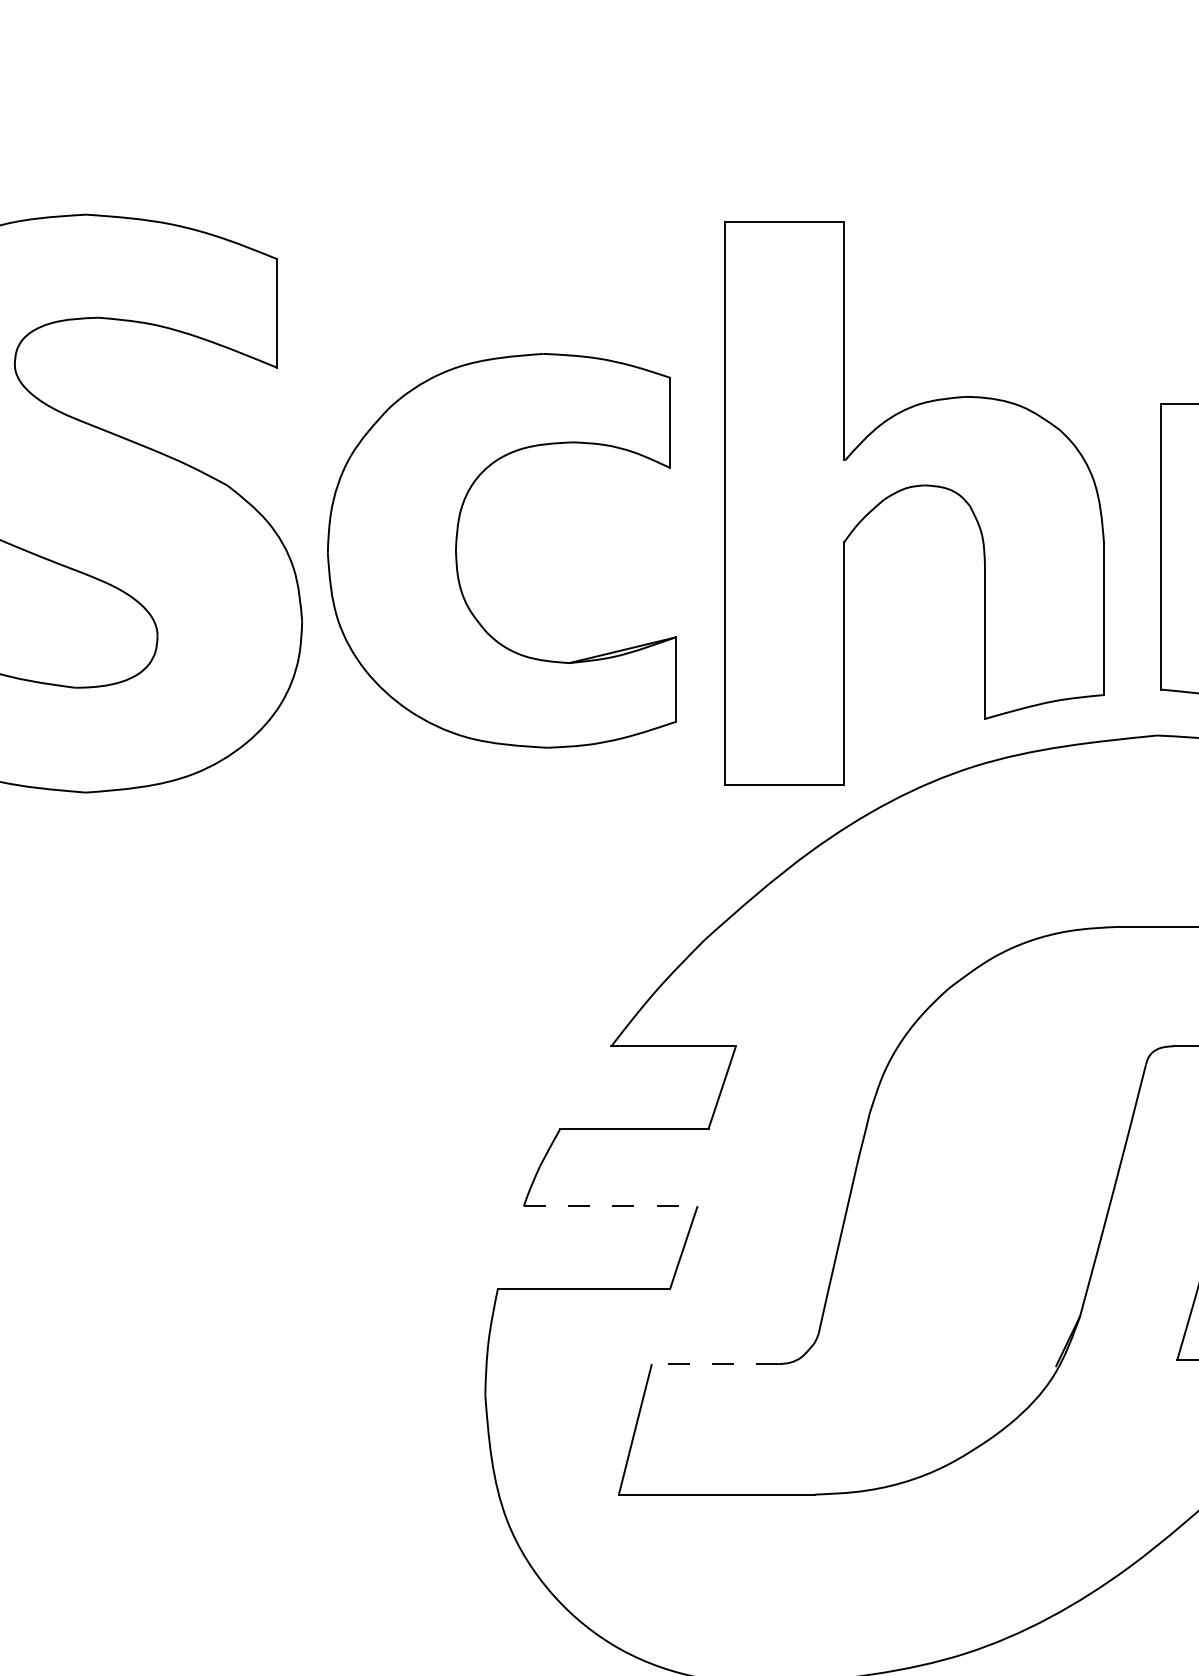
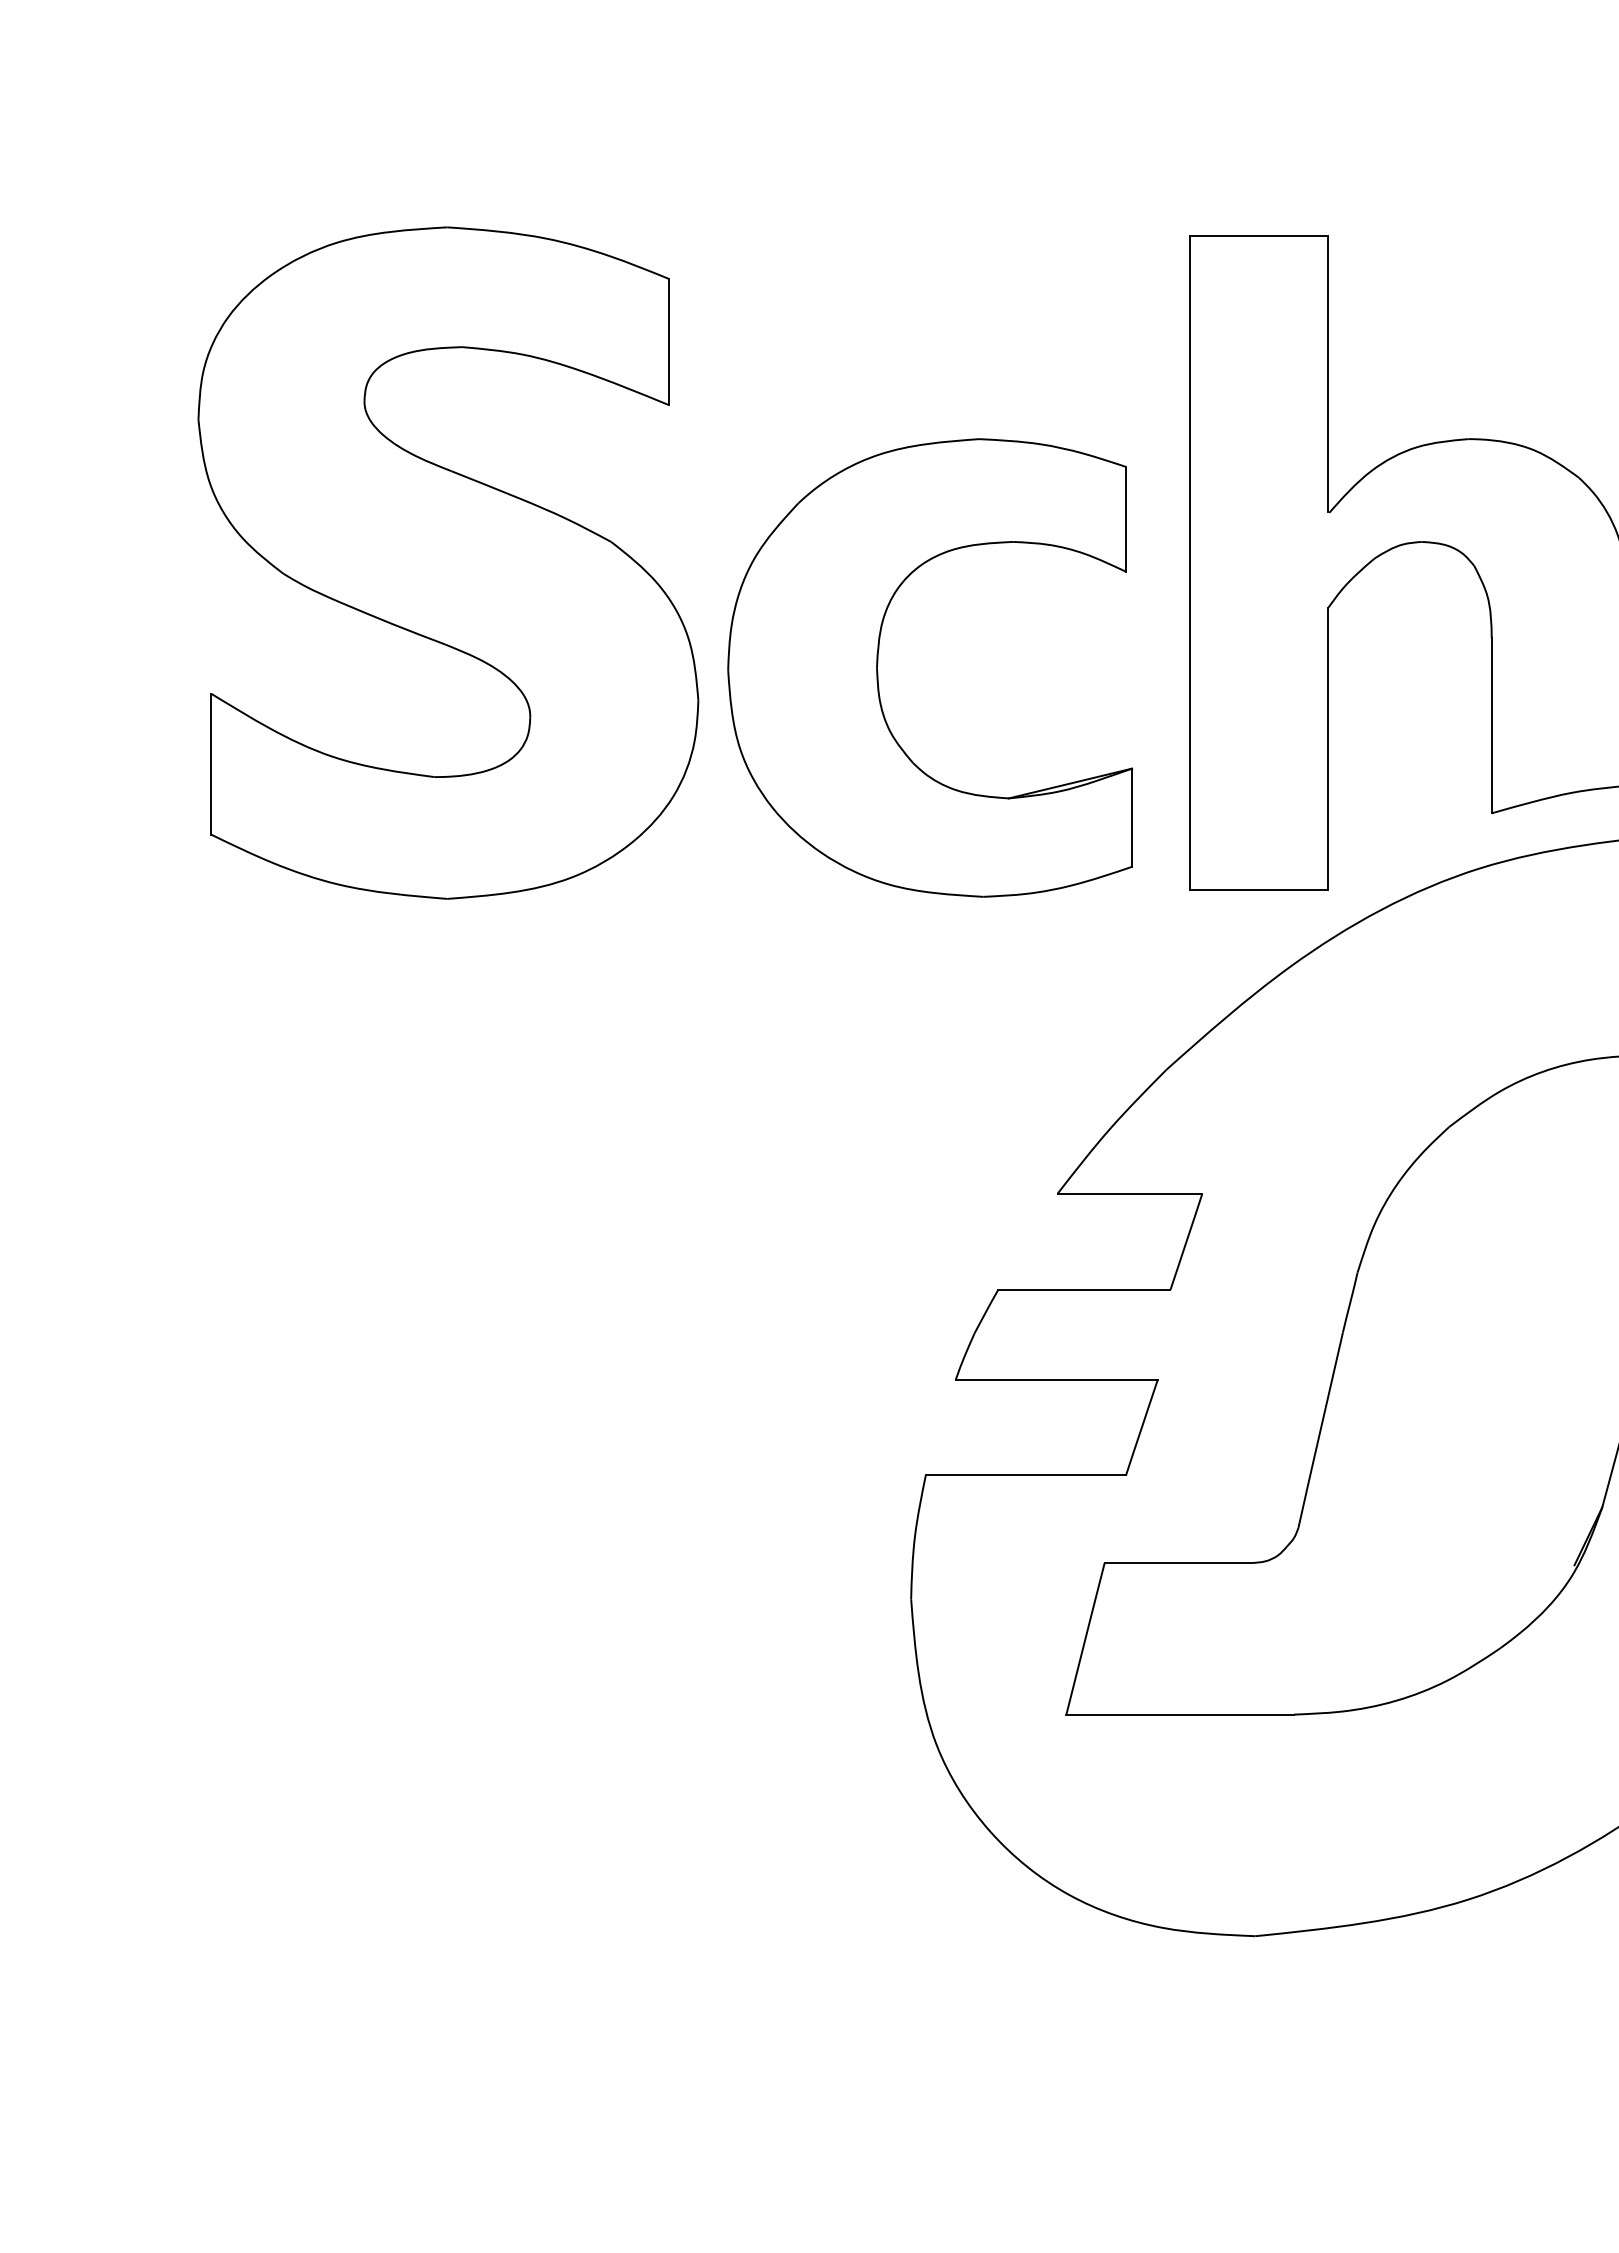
part: (457, 547) -> (878, 664), moved
line: (611, 1206) -> (1057, 1379), dashed -> solid
line: (714, 1364) -> (1177, 1563), dashed -> solid

